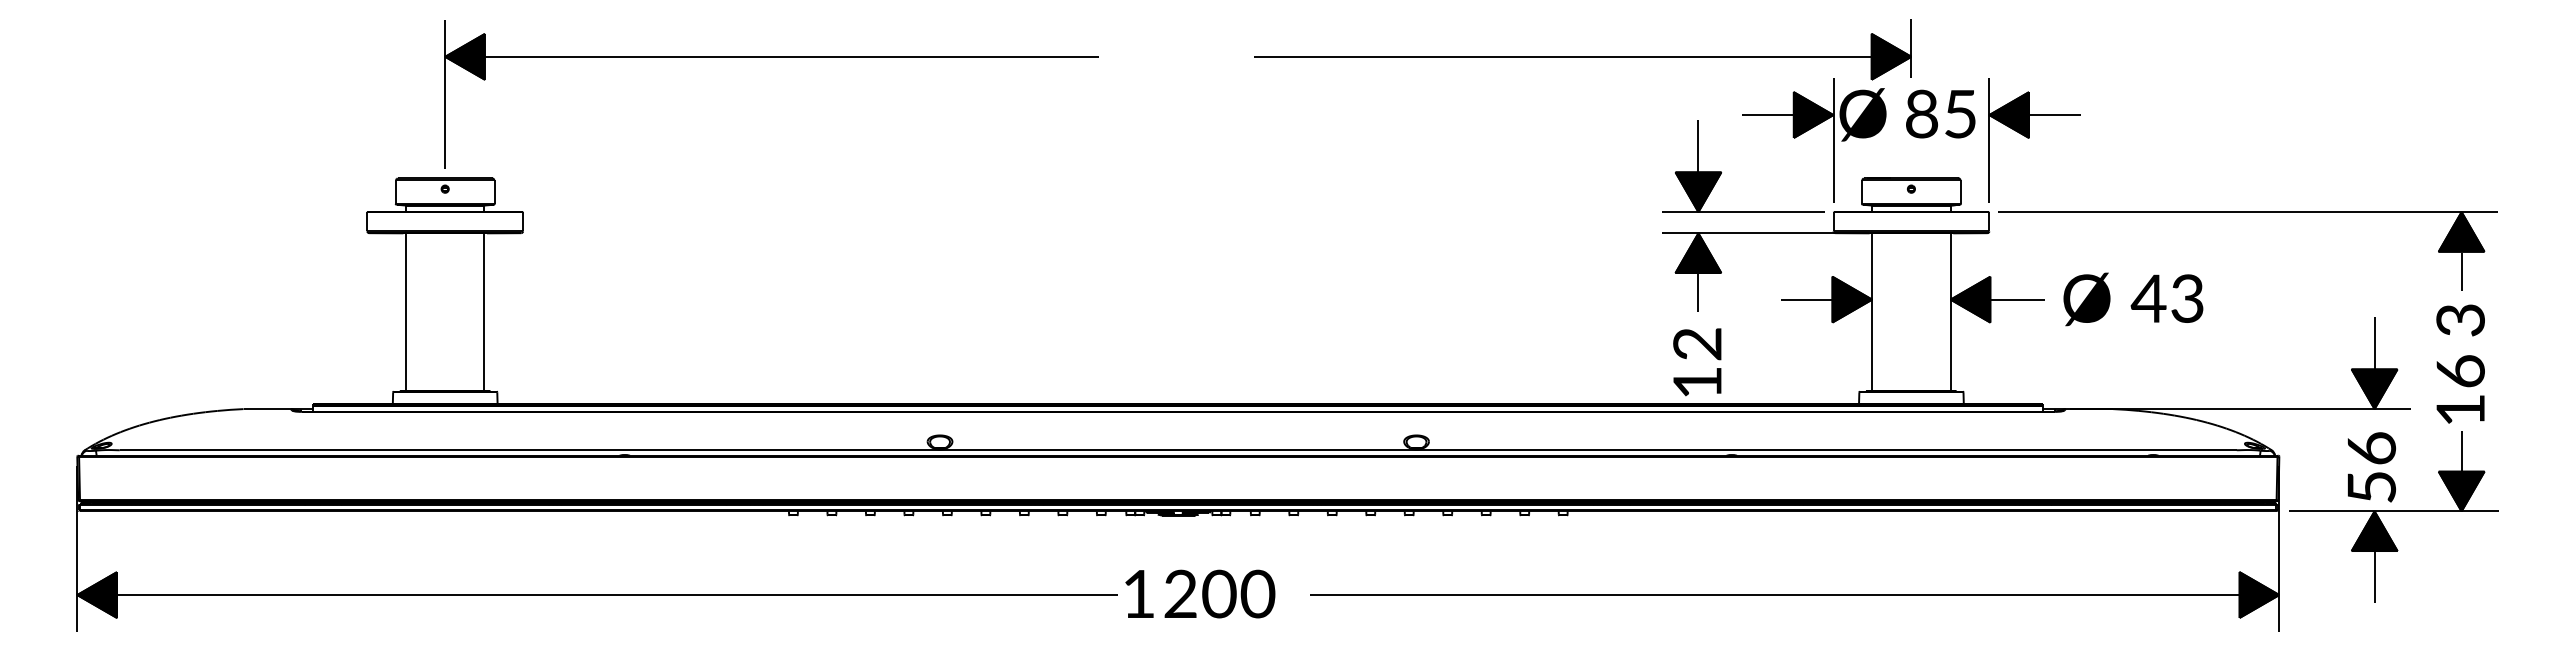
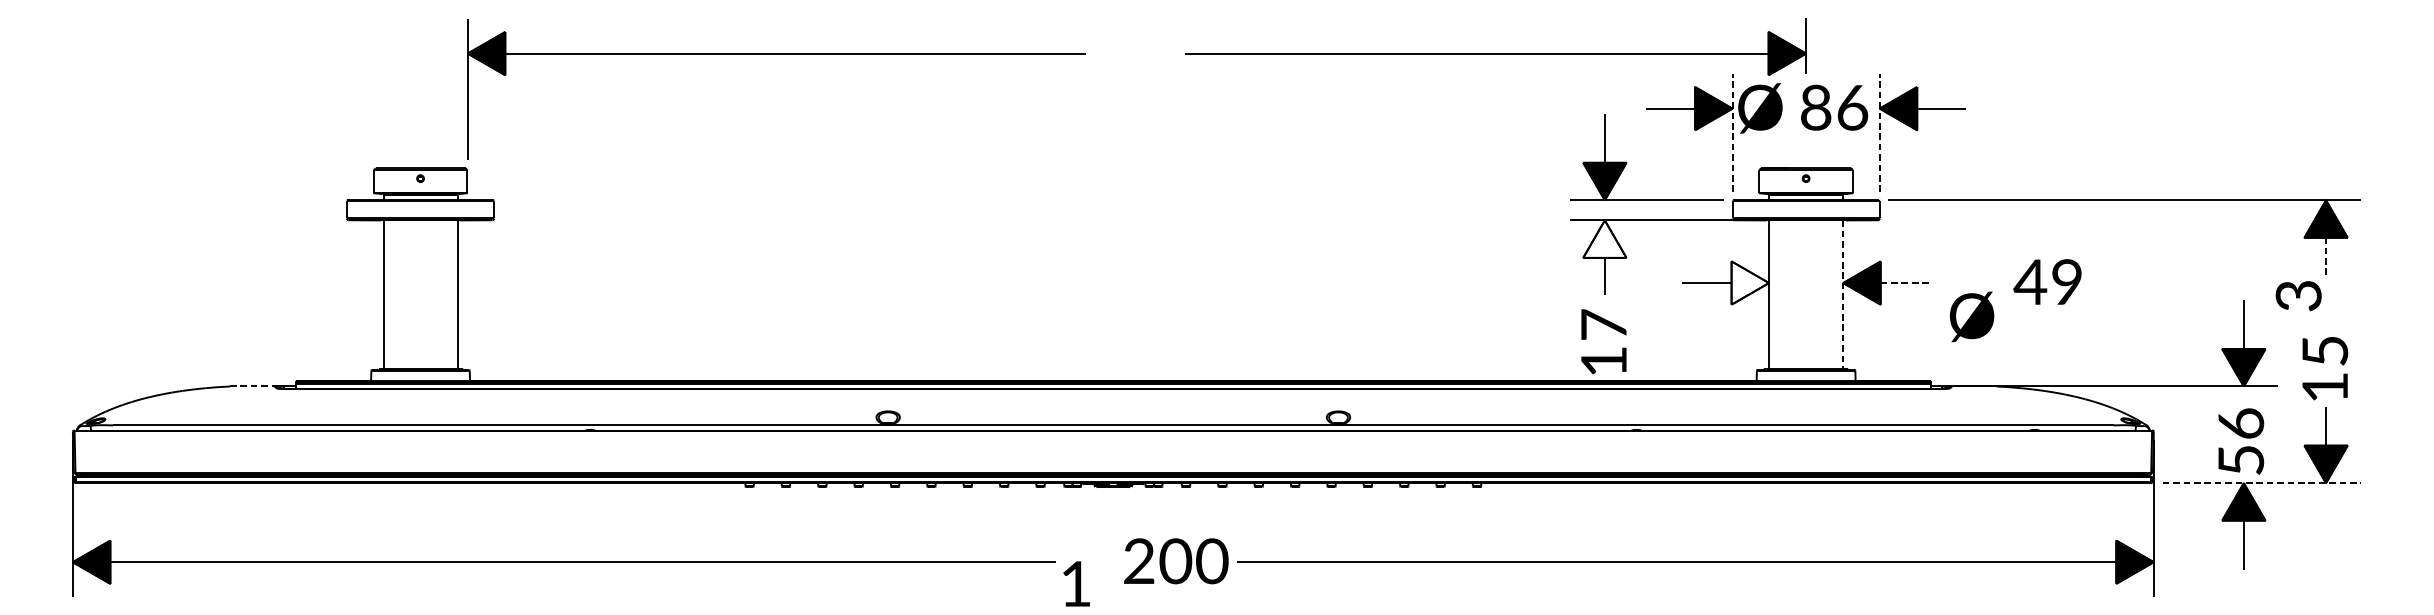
part: (771, 57) -> (776, 54), moved
text: (1960, 114) -> (1852, 108), 85 -> 86
line: (1833, 140) -> (1732, 132), solid -> dashed
line: (1989, 140) -> (1879, 132), solid -> dashed
fill: (1698, 253) -> (1604, 239), removed
line: (2461, 271) -> (2325, 256), solid -> dashed
text: (2187, 298) -> (2067, 281), 43 -> 49
fill: (1852, 299) -> (1750, 282), removed
line: (2018, 299) -> (1907, 282), solid -> dashed
text: (2086, 299) -> (1971, 316), moved
line: (1950, 312) -> (1843, 295), solid -> dashed
text: (2460, 320) -> (2298, 296), moved
text: (1697, 343) -> (1603, 324), 12 -> 17
text: (2460, 371) -> (2325, 350), 16 -> 15
line: (267, 409) -> (252, 386), solid -> dashed
line: (2393, 511) -> (2261, 483), solid -> dashed
text: (1139, 593) -> (1076, 583), moved
text: (1219, 593) -> (1175, 560), moved

